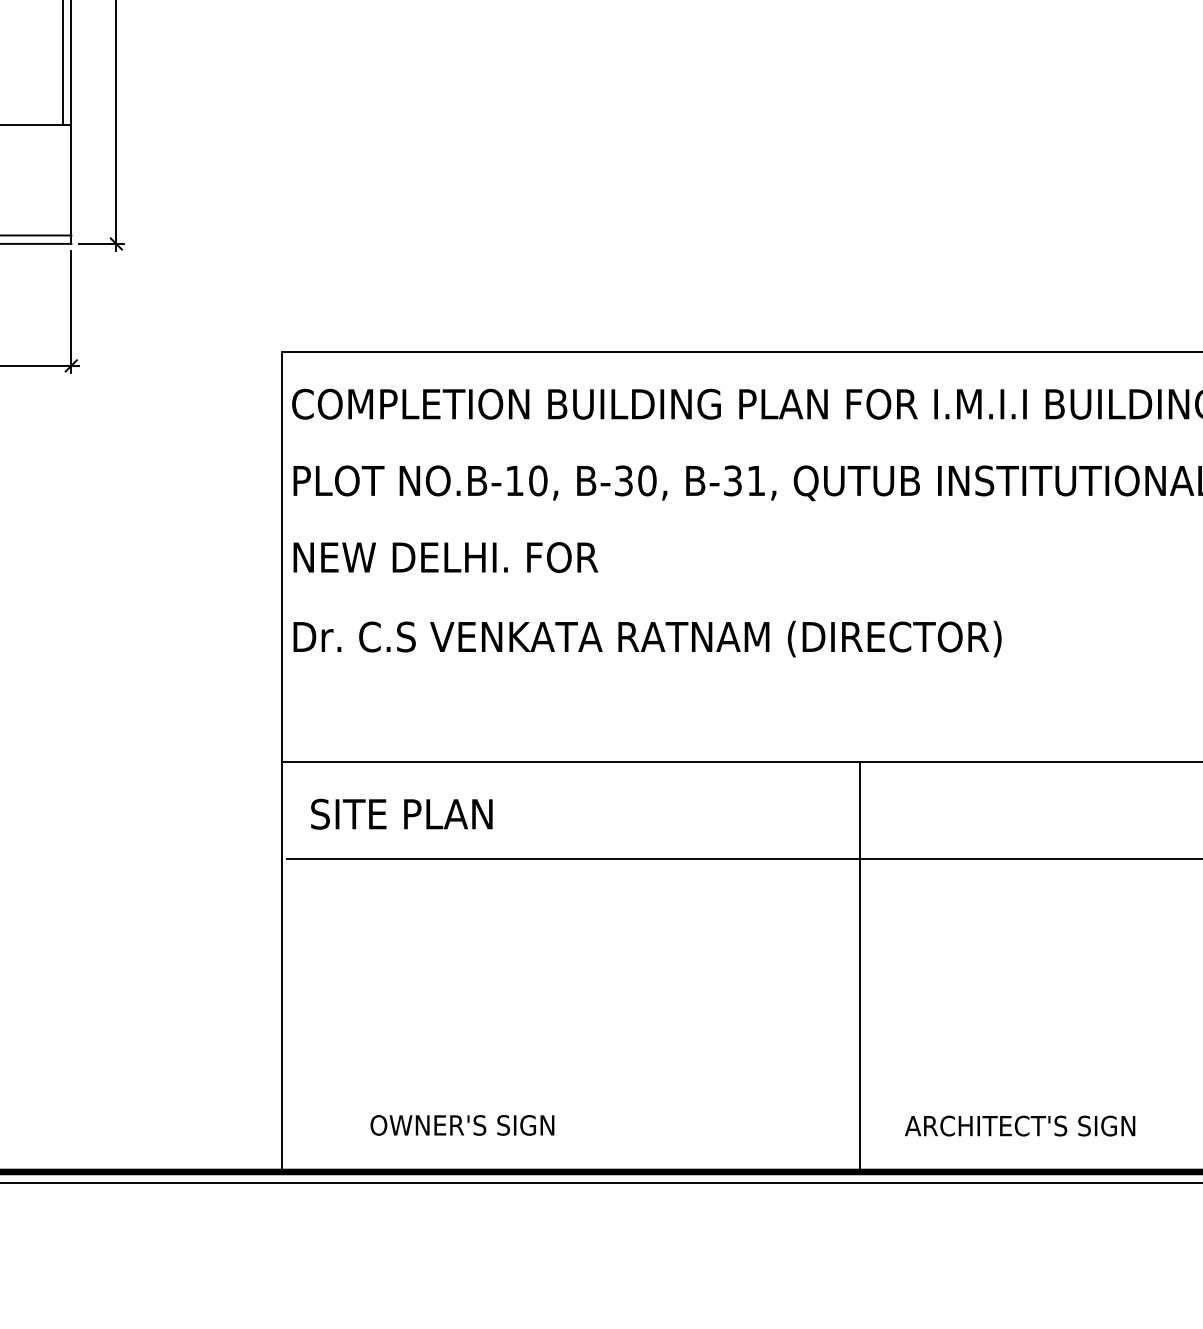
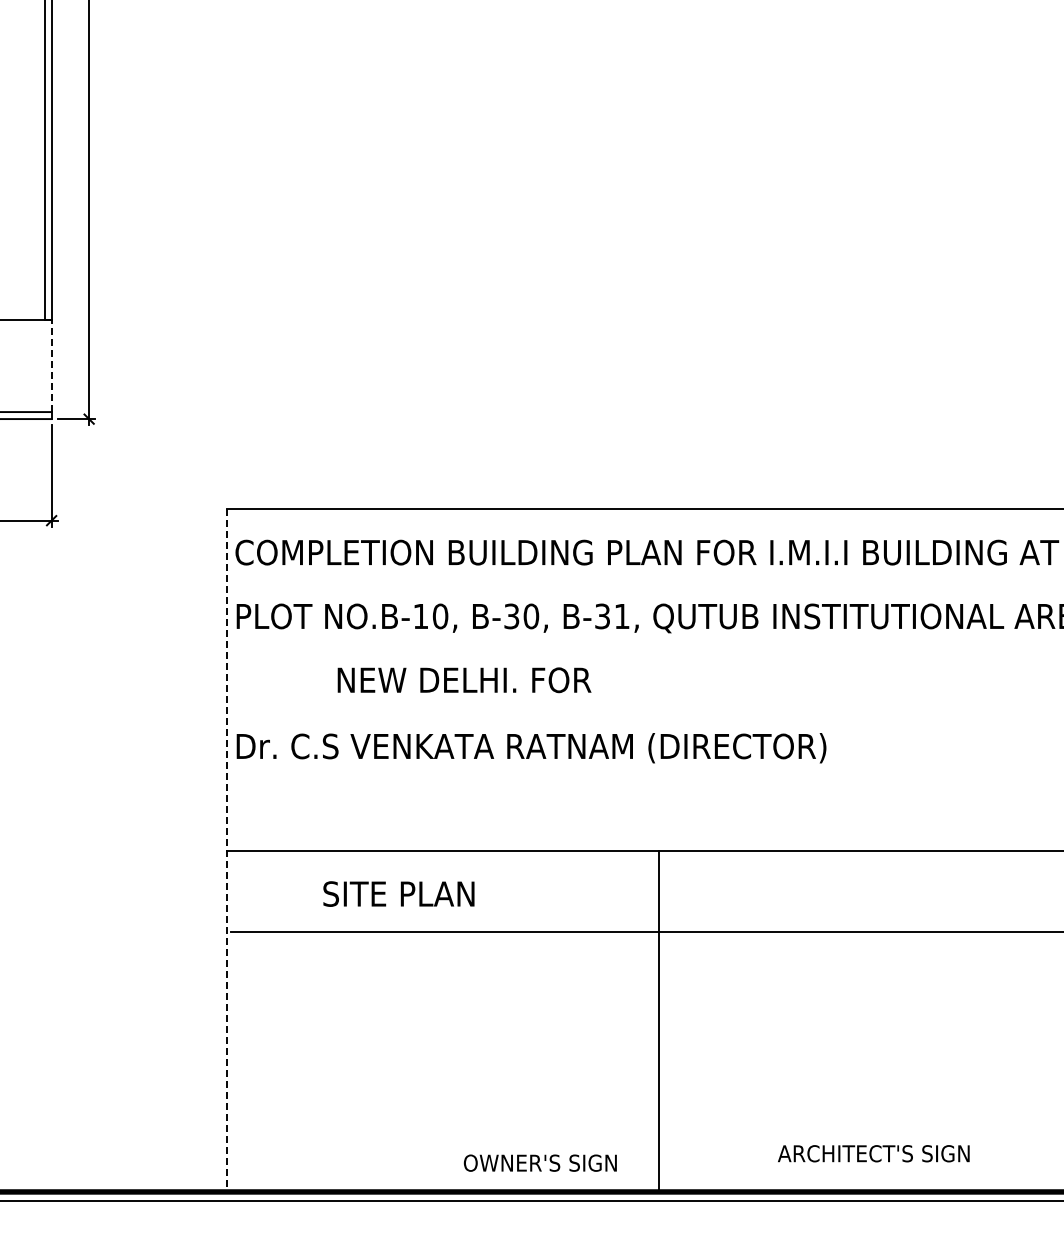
line: (71, 180) -> (51, 366), solid -> dashed
text: (445, 557) -> (464, 680), moved
line: (281, 763) -> (226, 851), solid -> dashed
text: (401, 813) -> (398, 893), moved
line: (860, 966) -> (658, 1020), moved
text: (461, 1124) -> (539, 1162), moved
text: (1019, 1125) -> (873, 1153), moved

